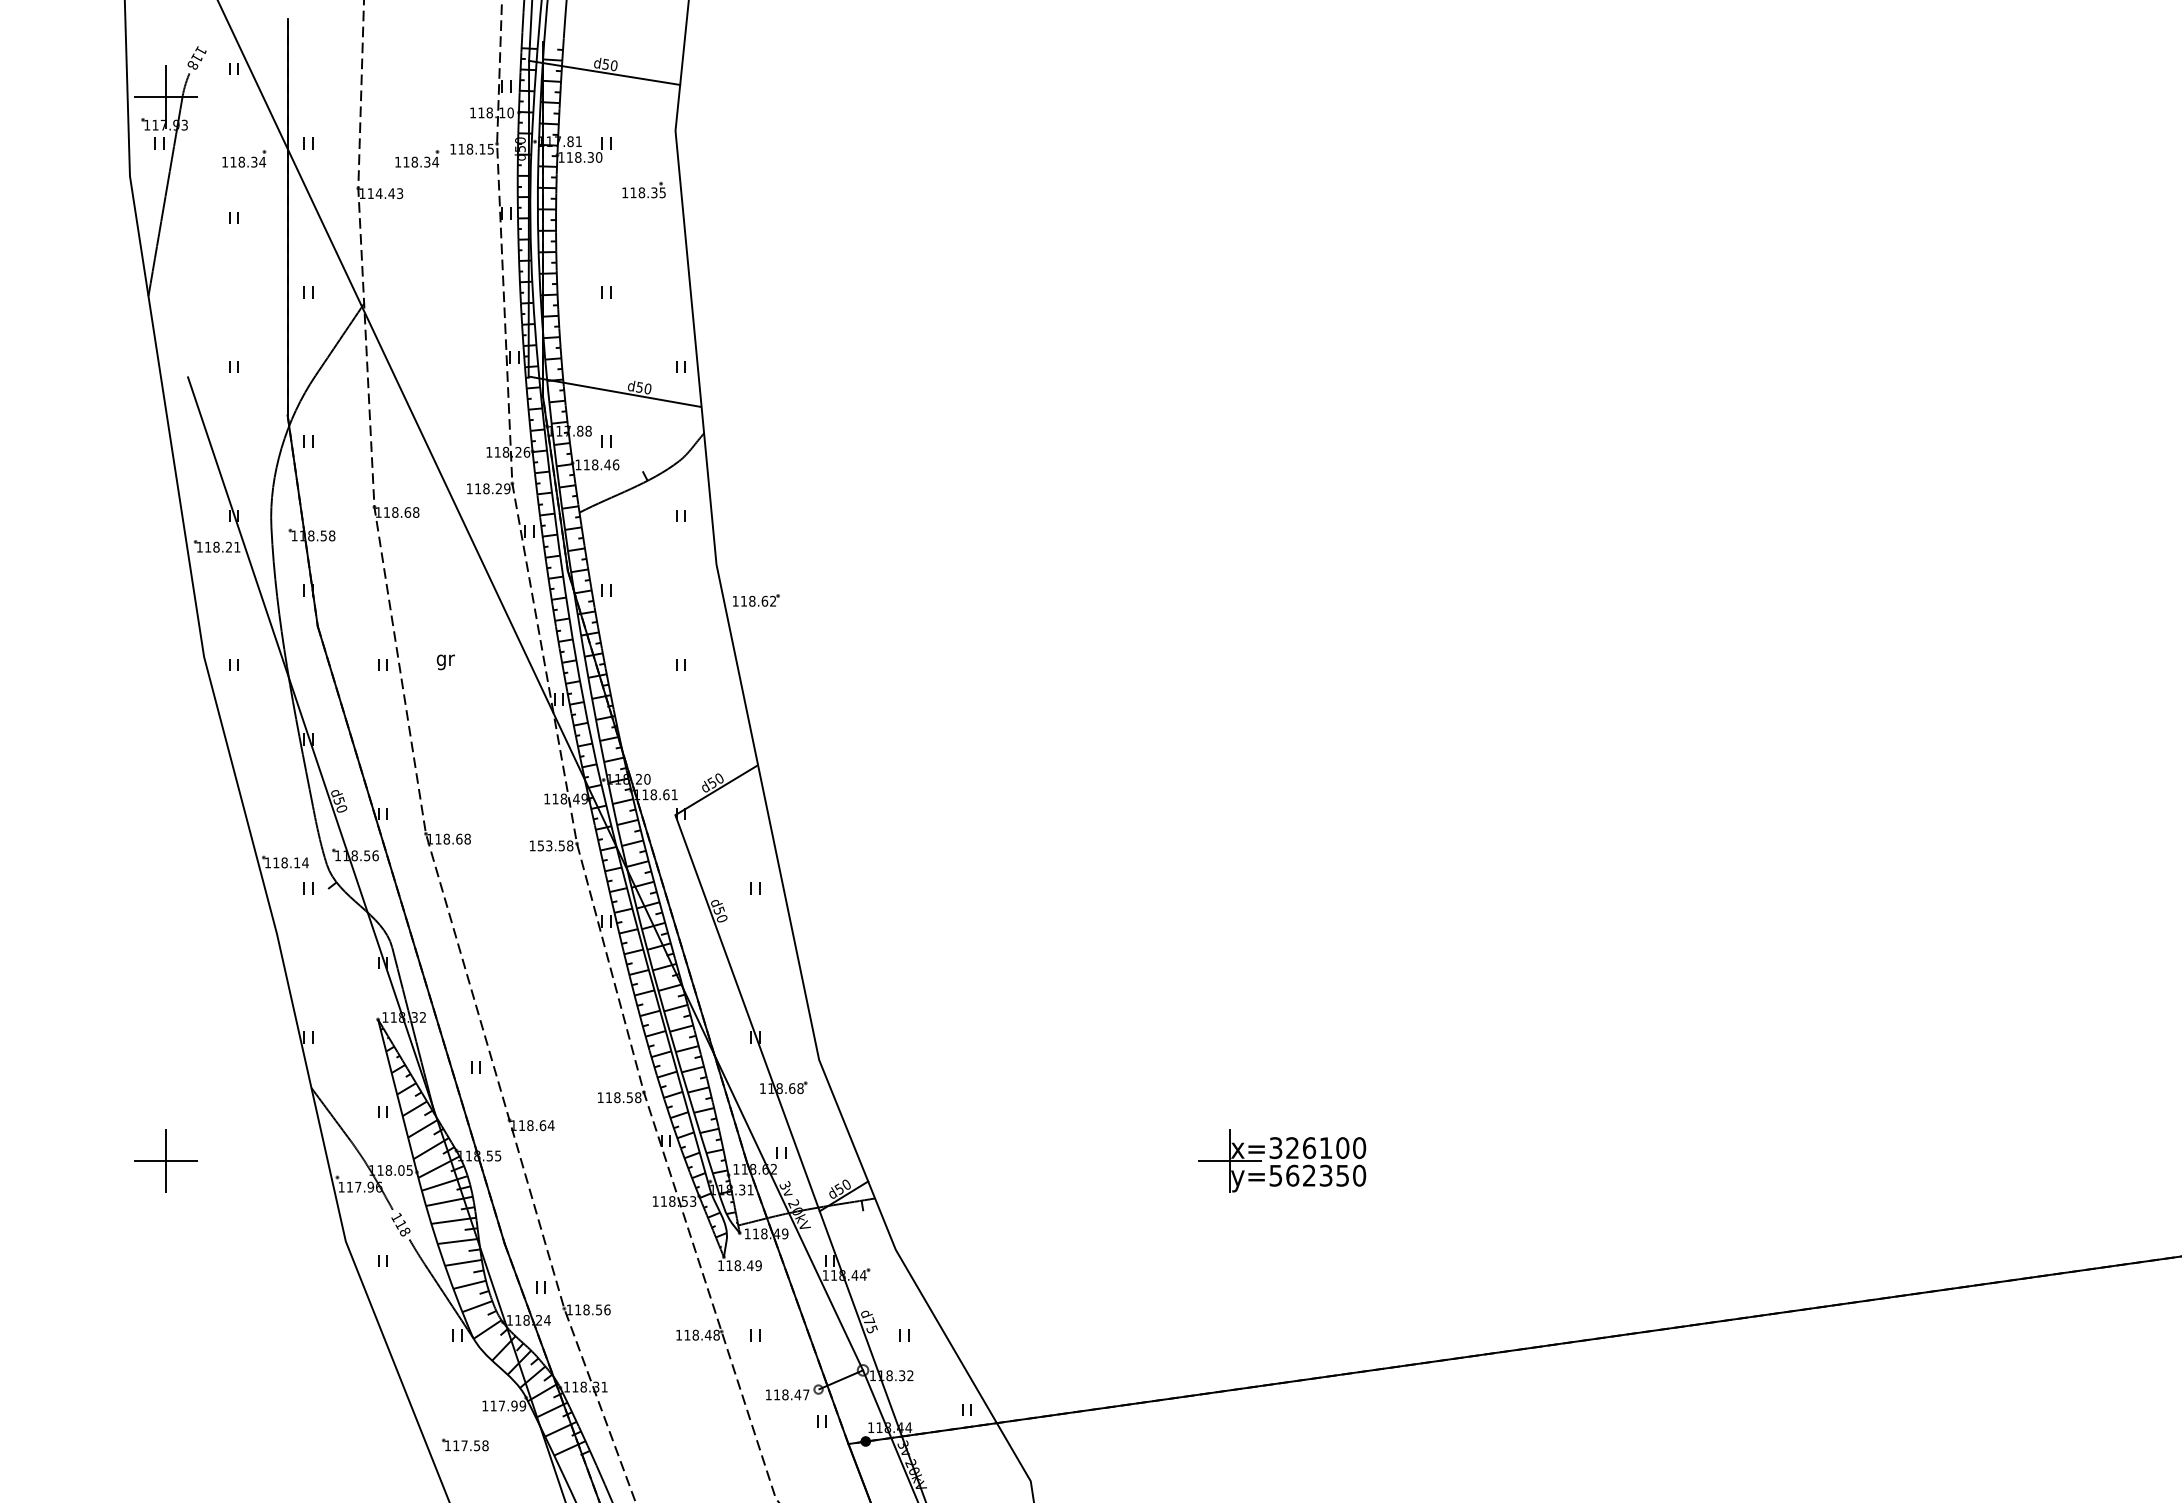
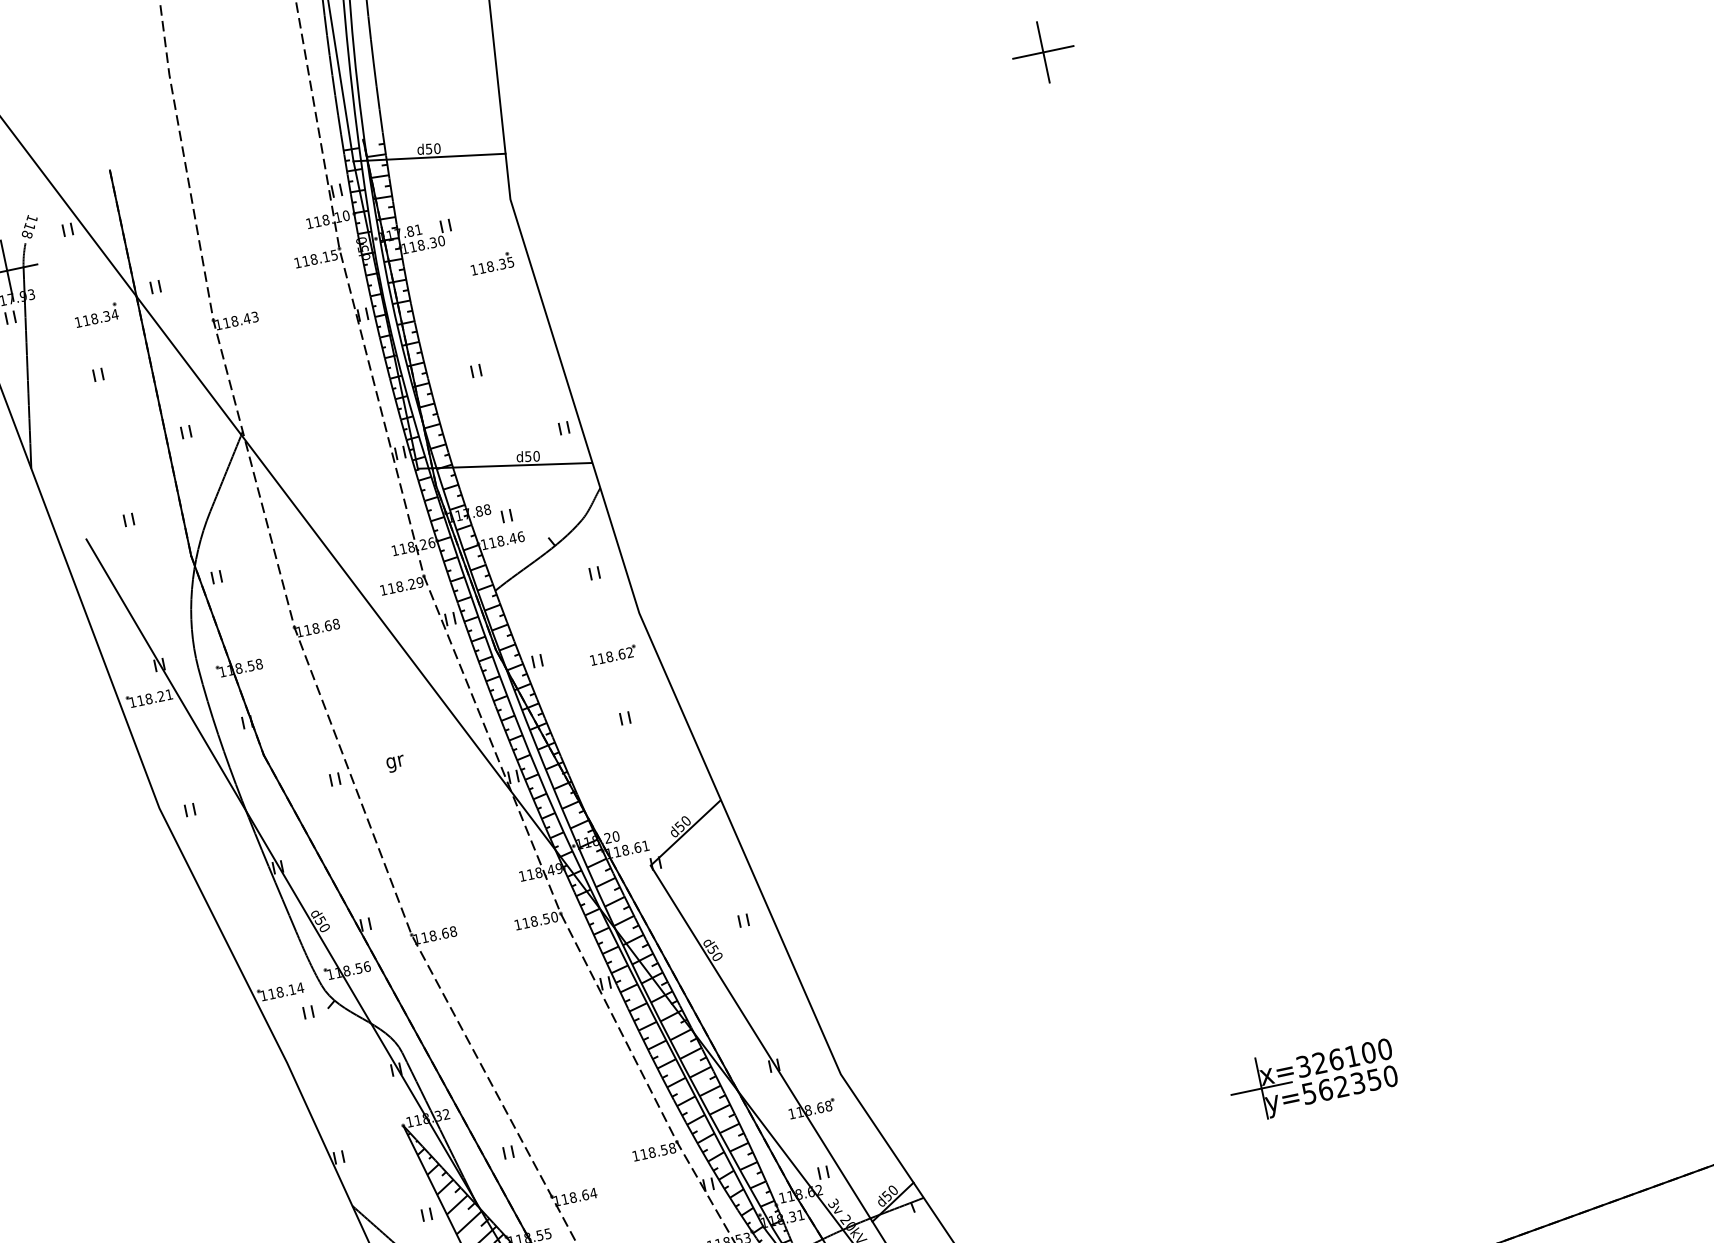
part: (1229, 96) -> (1042, 52), added
part: (417, 158) -> (264, 279), removed
text: (378, 193) -> (234, 321), 114.43 -> 118.43
part: (756, 600) -> (613, 655), moved
text: (555, 845) -> (540, 919), 153.58 -> 118.50

